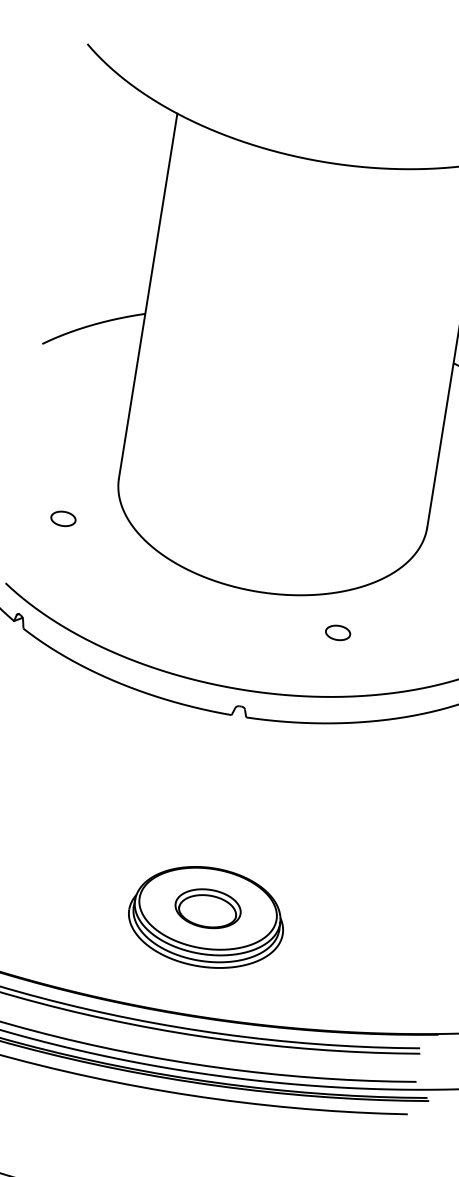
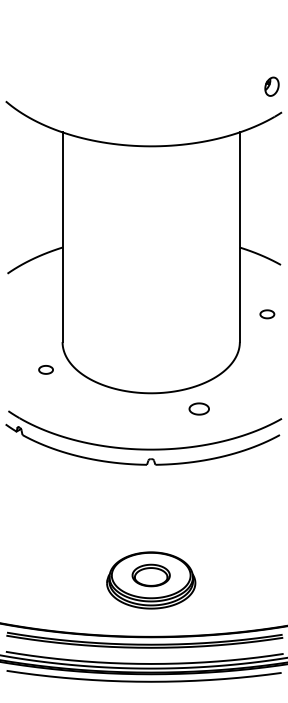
part: (62, 518) -> (45, 369), moved
part: (338, 633) -> (199, 409), size x1.4

